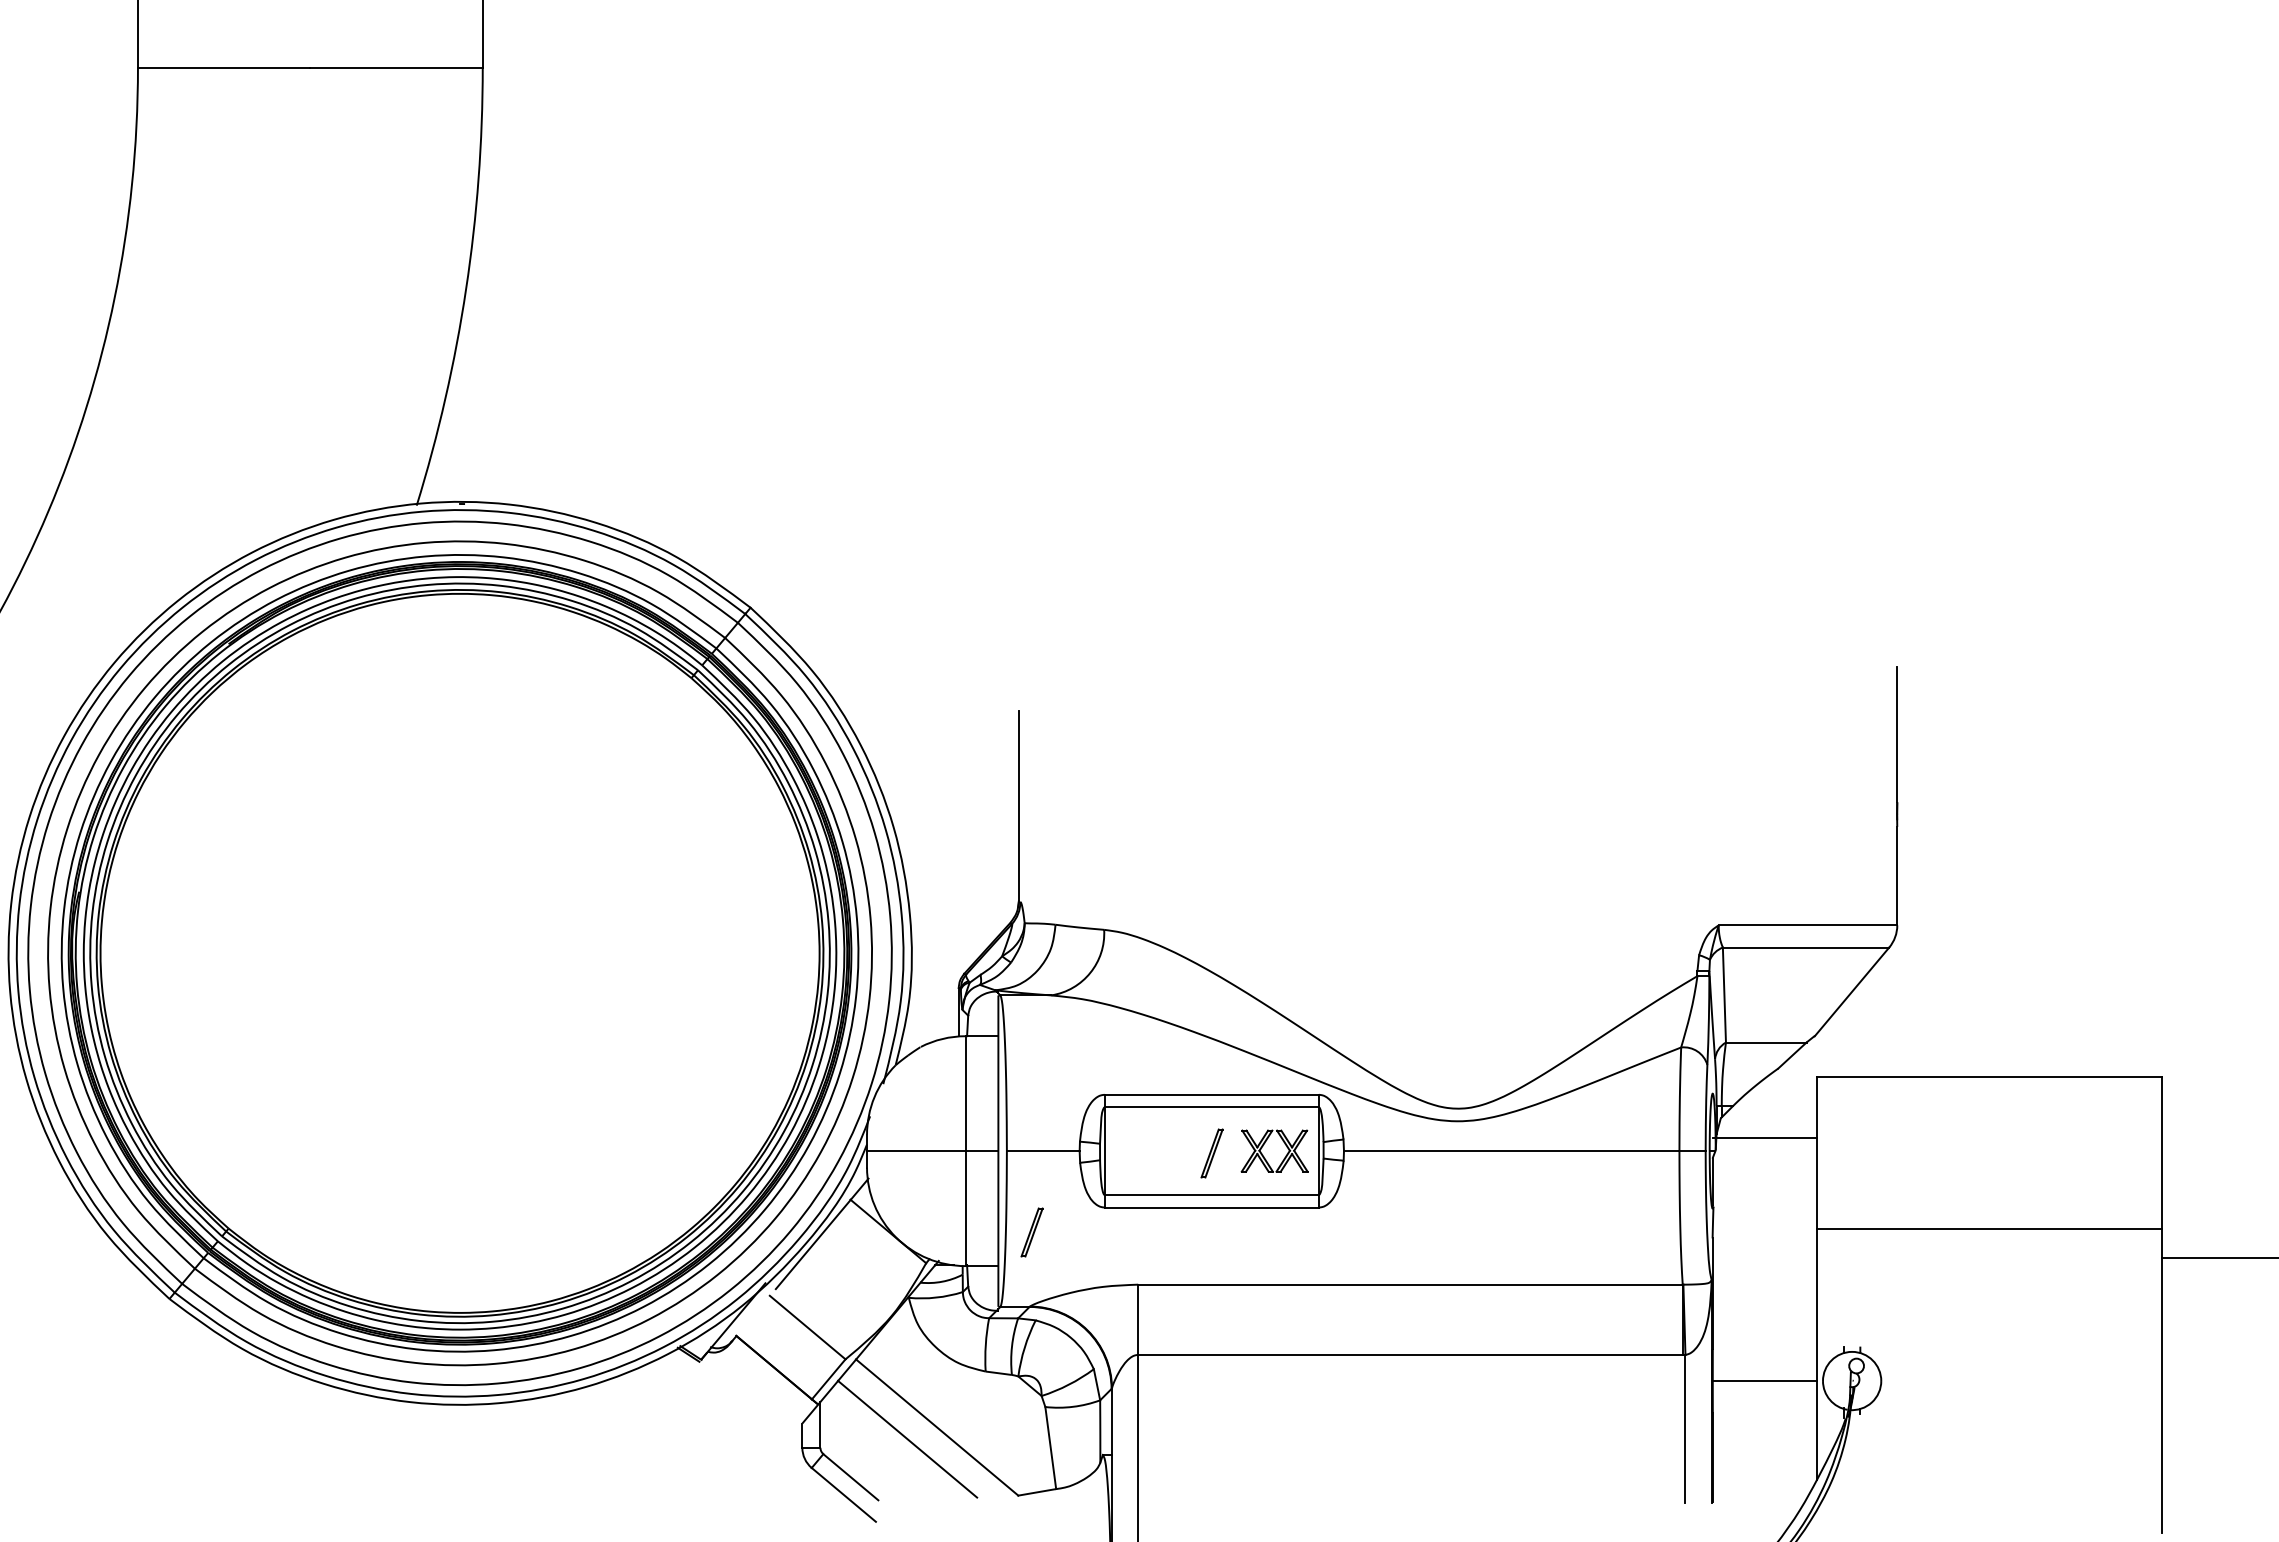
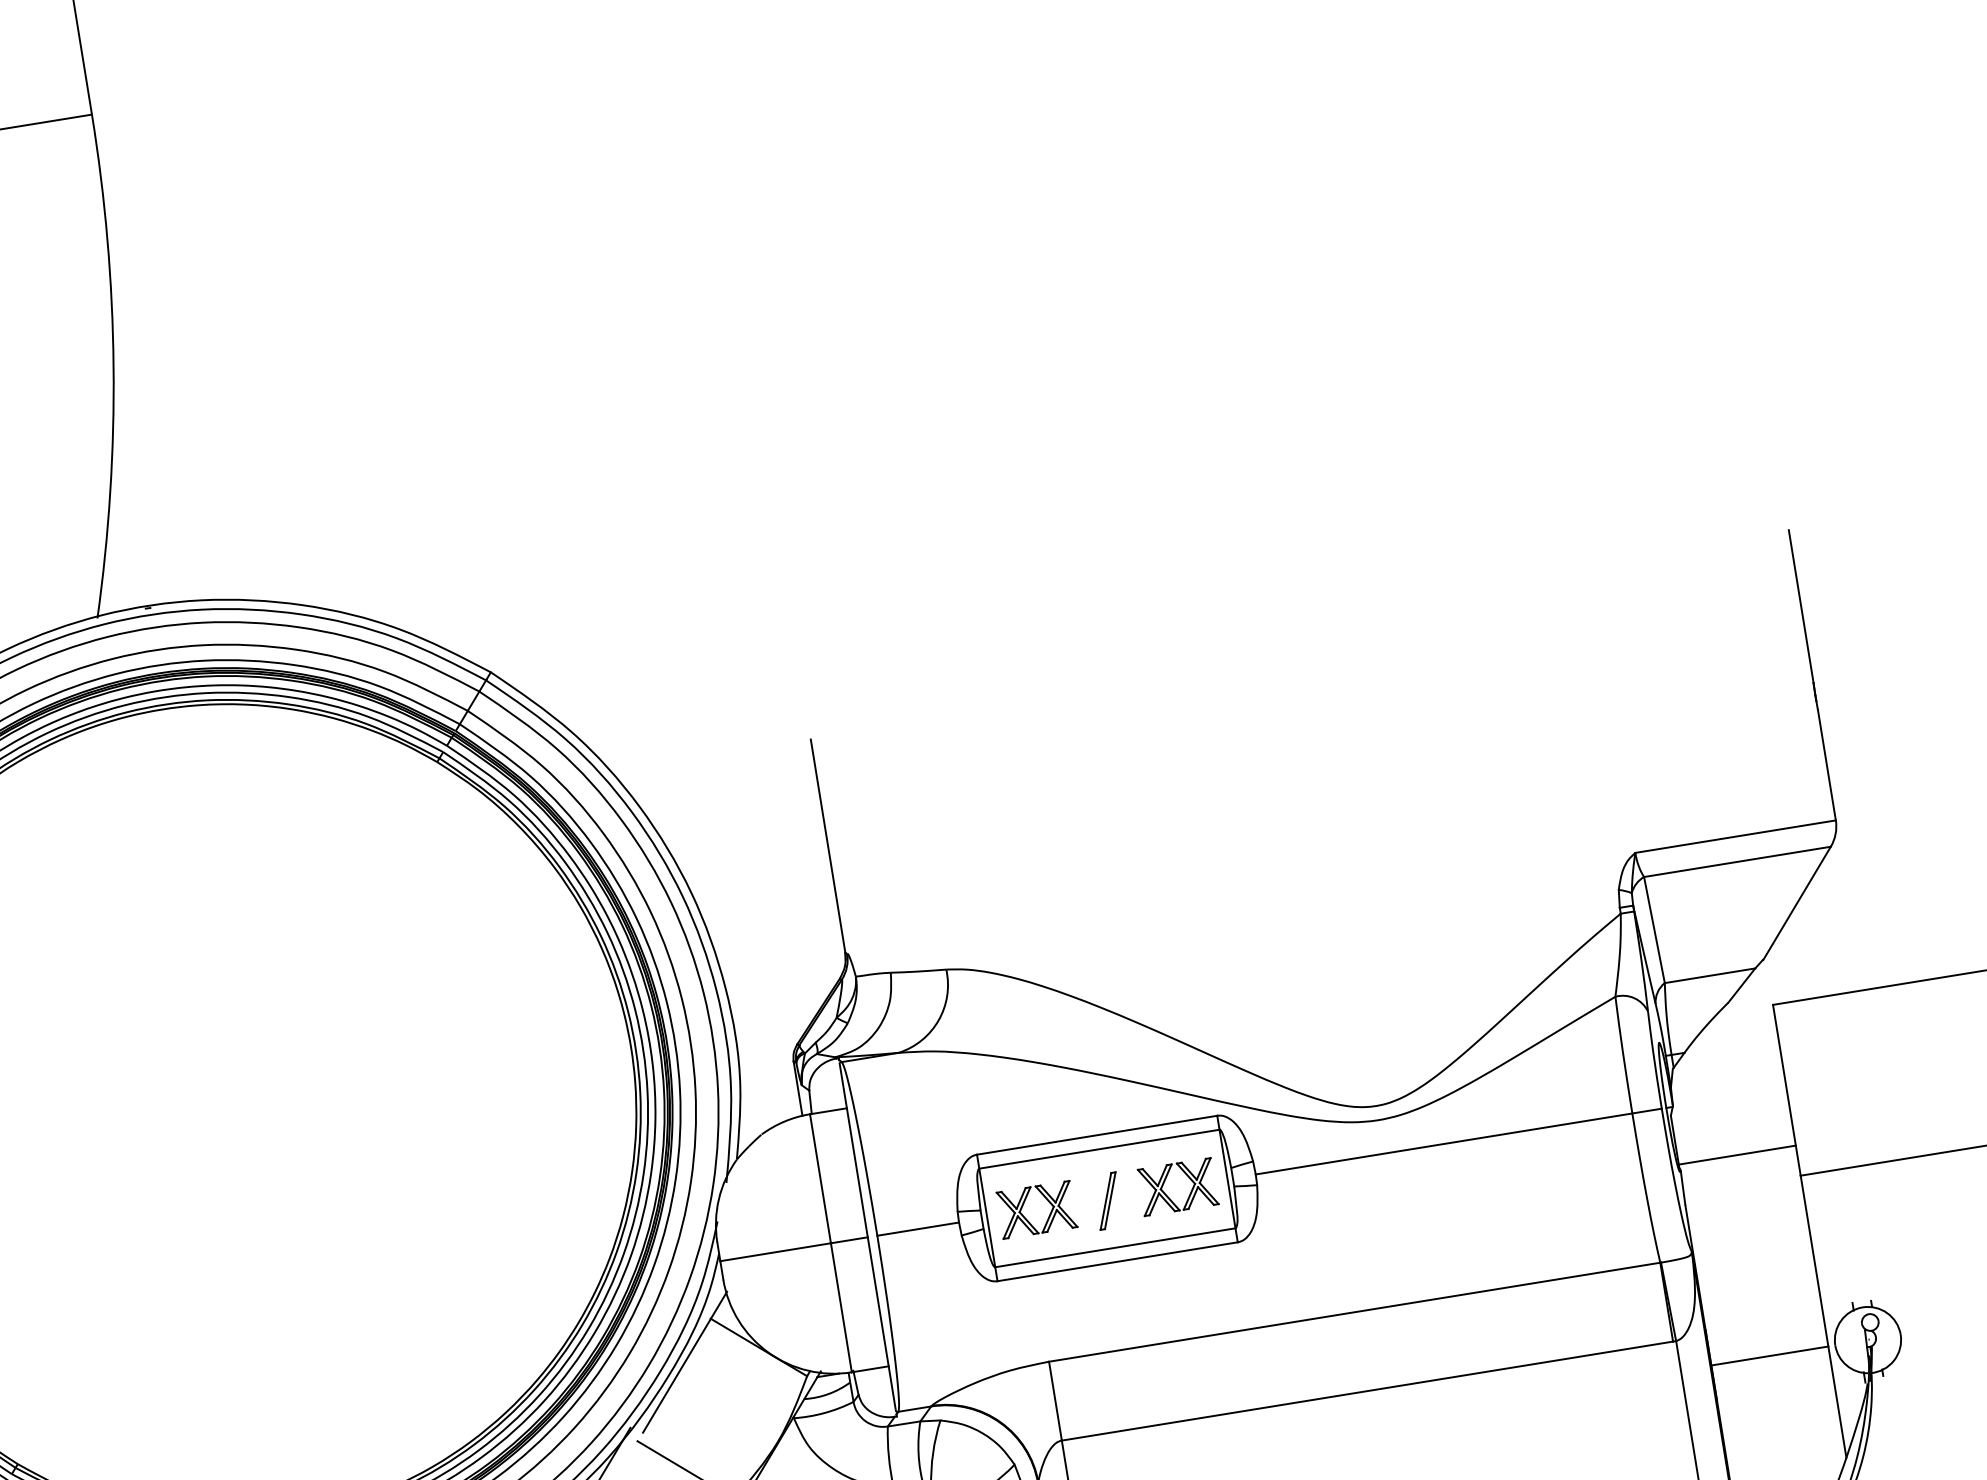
line: (1764, 1138) -> (1737, 1155), moved
part: (1138, 1145) -> (1024, 1205), added
part: (1031, 1232) -> (919, 1322), removed

